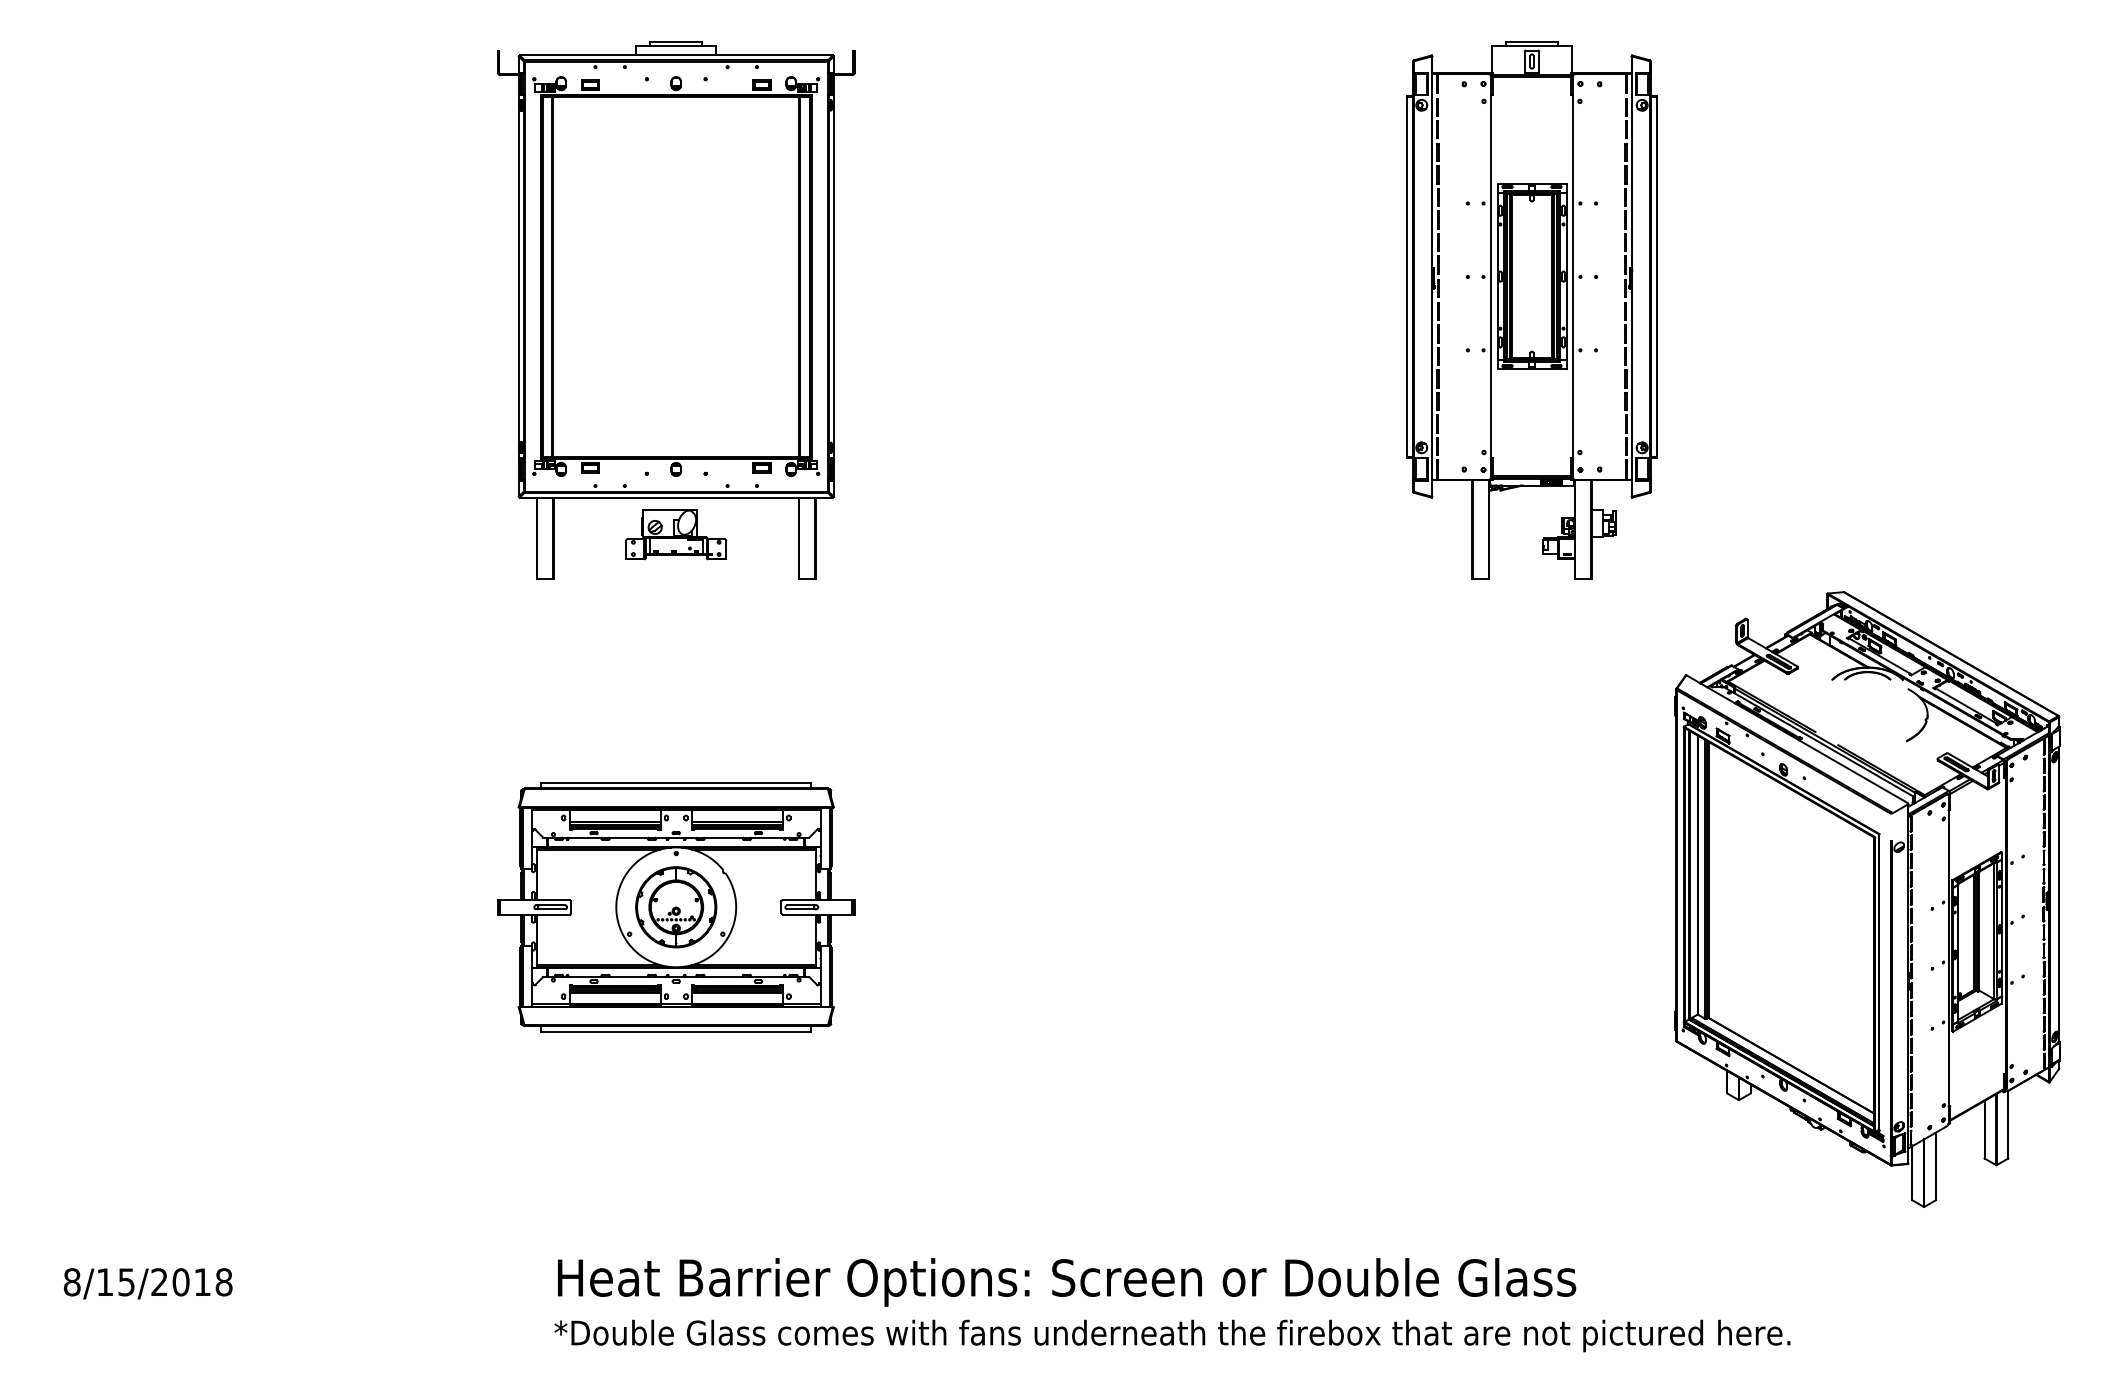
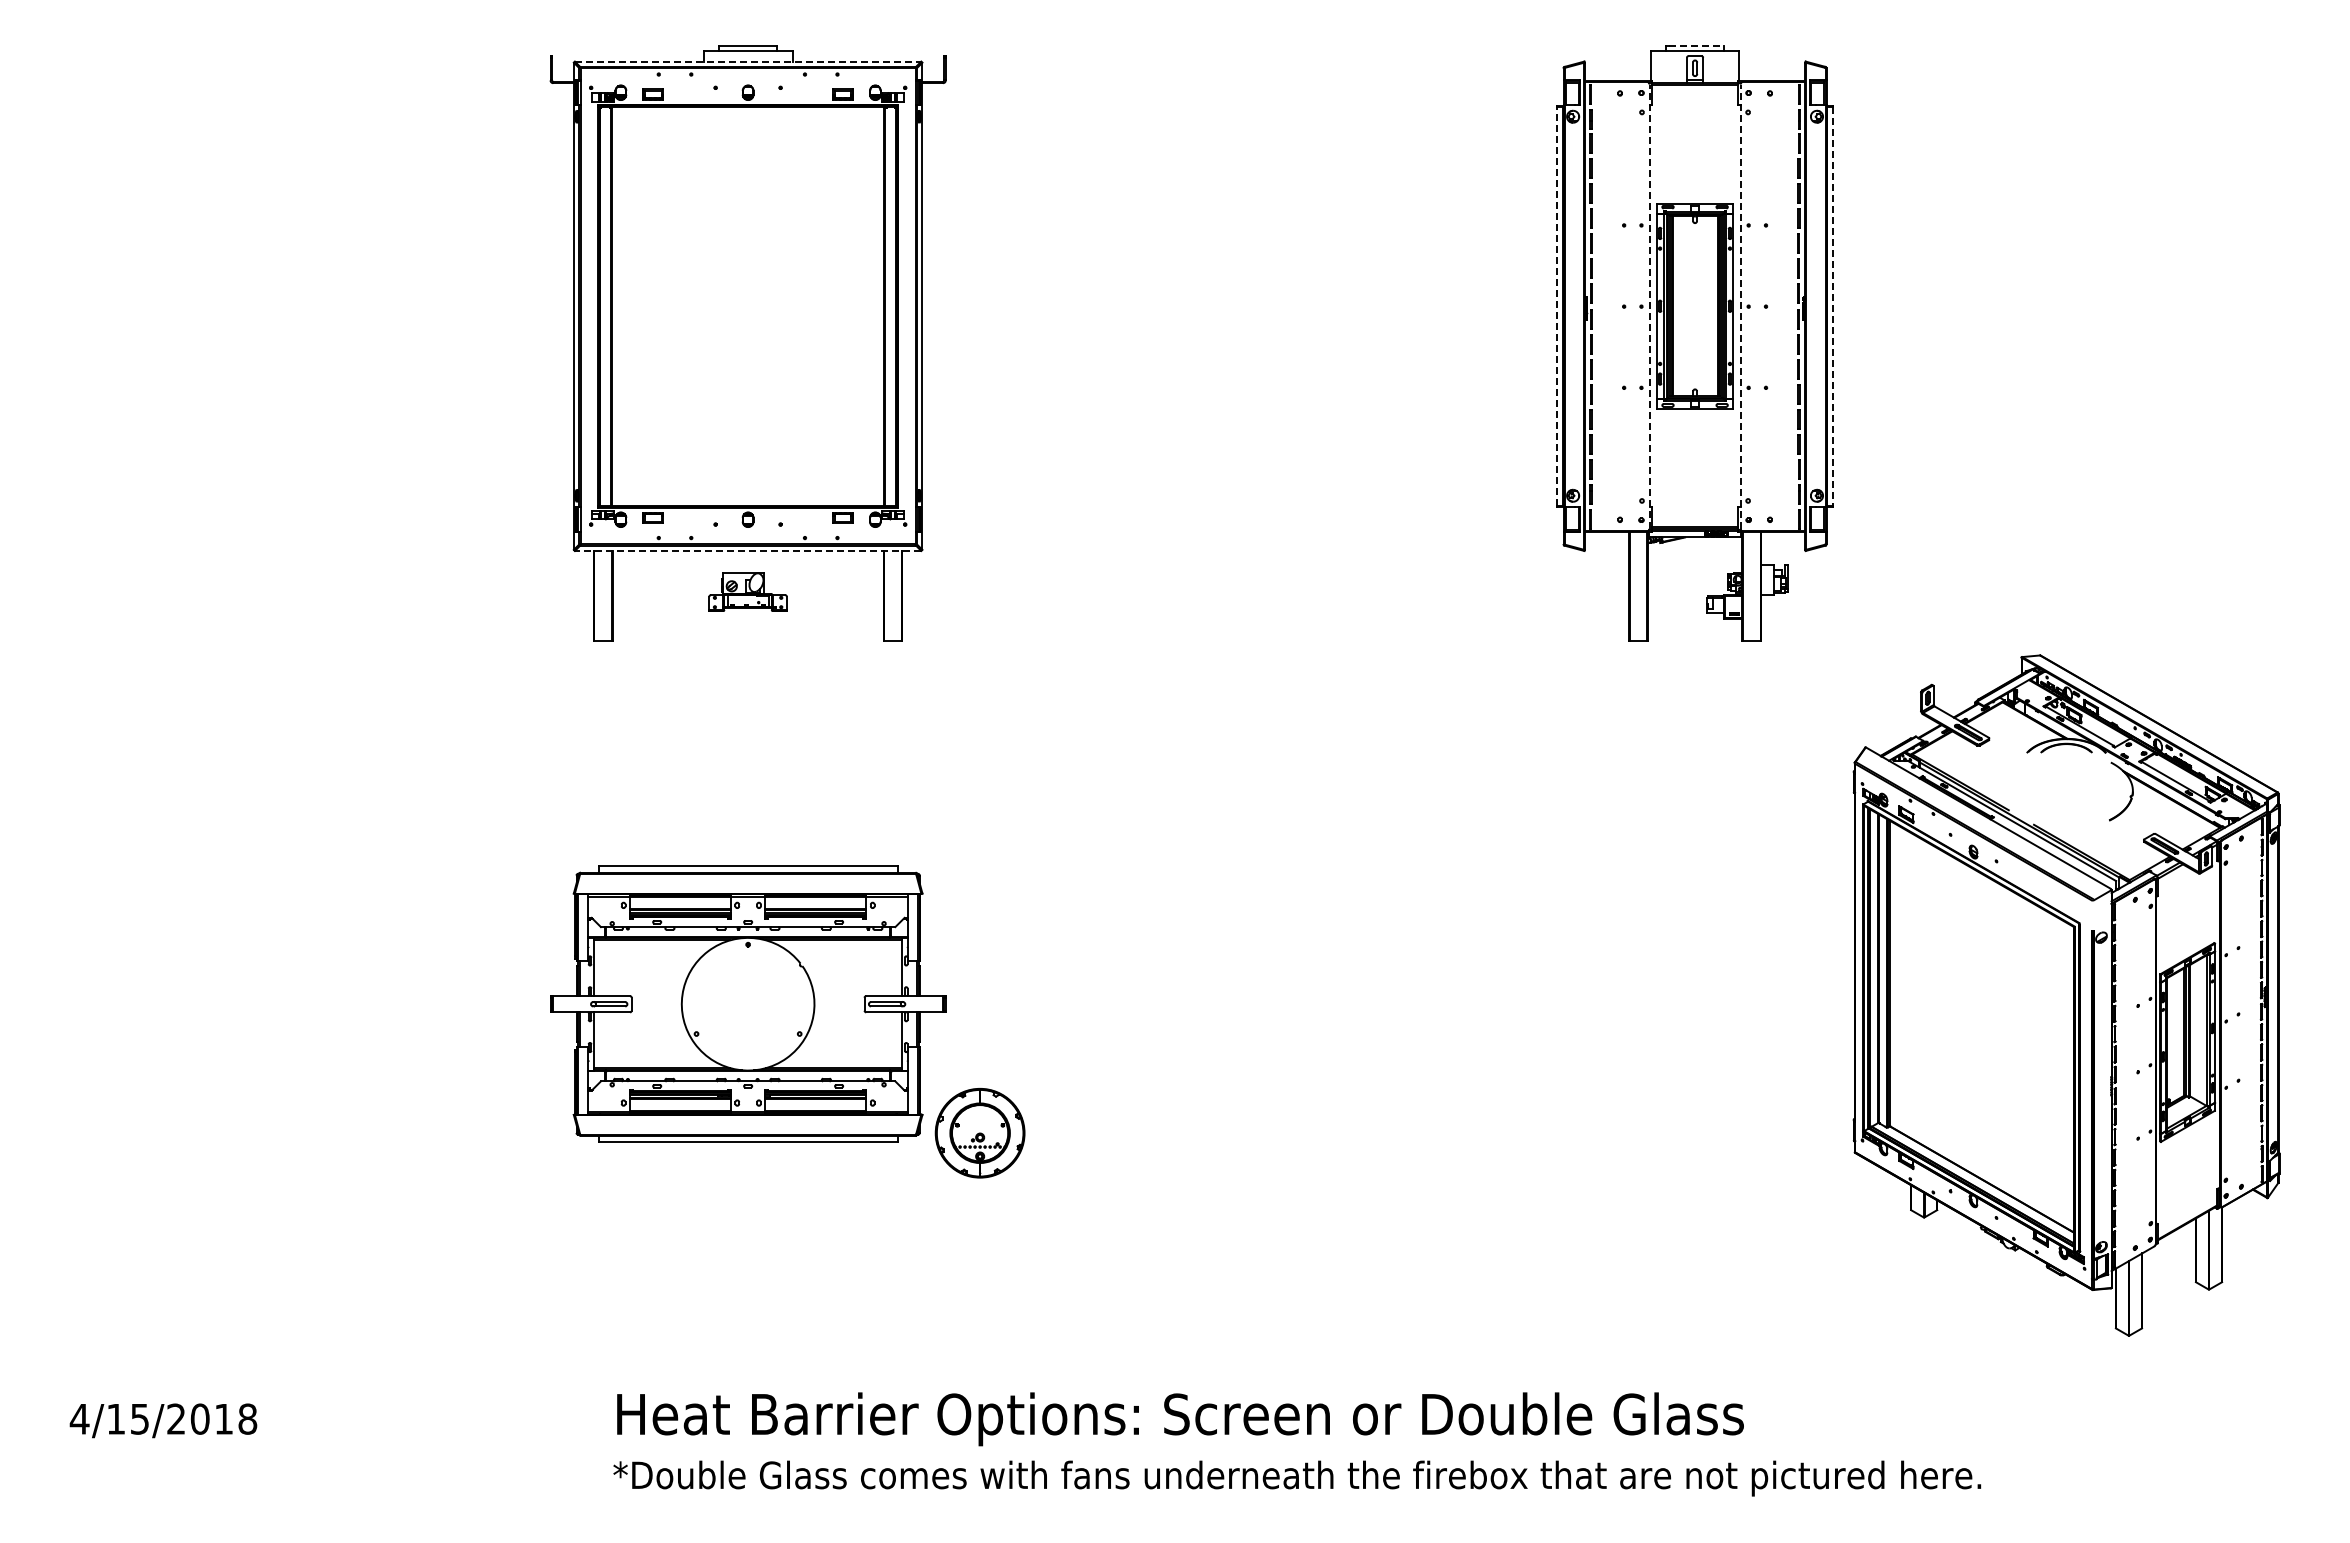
line: (1533, 41) -> (1696, 46), solid -> dashed
line: (676, 55) -> (748, 61), solid -> dashed
line: (1407, 275) -> (1557, 305), solid -> dashed
line: (1490, 276) -> (1649, 306), solid -> dashed
line: (1573, 276) -> (1740, 306), solid -> dashed
line: (1657, 276) -> (1833, 306), solid -> dashed
line: (675, 497) -> (747, 550), solid -> dashed
part: (675, 534) -> (747, 591), size x0.7
part: (675, 907) -> (979, 1133), moved
text: (71, 1281) -> (79, 1418), 8/15/2018 -> 4/15/2018

